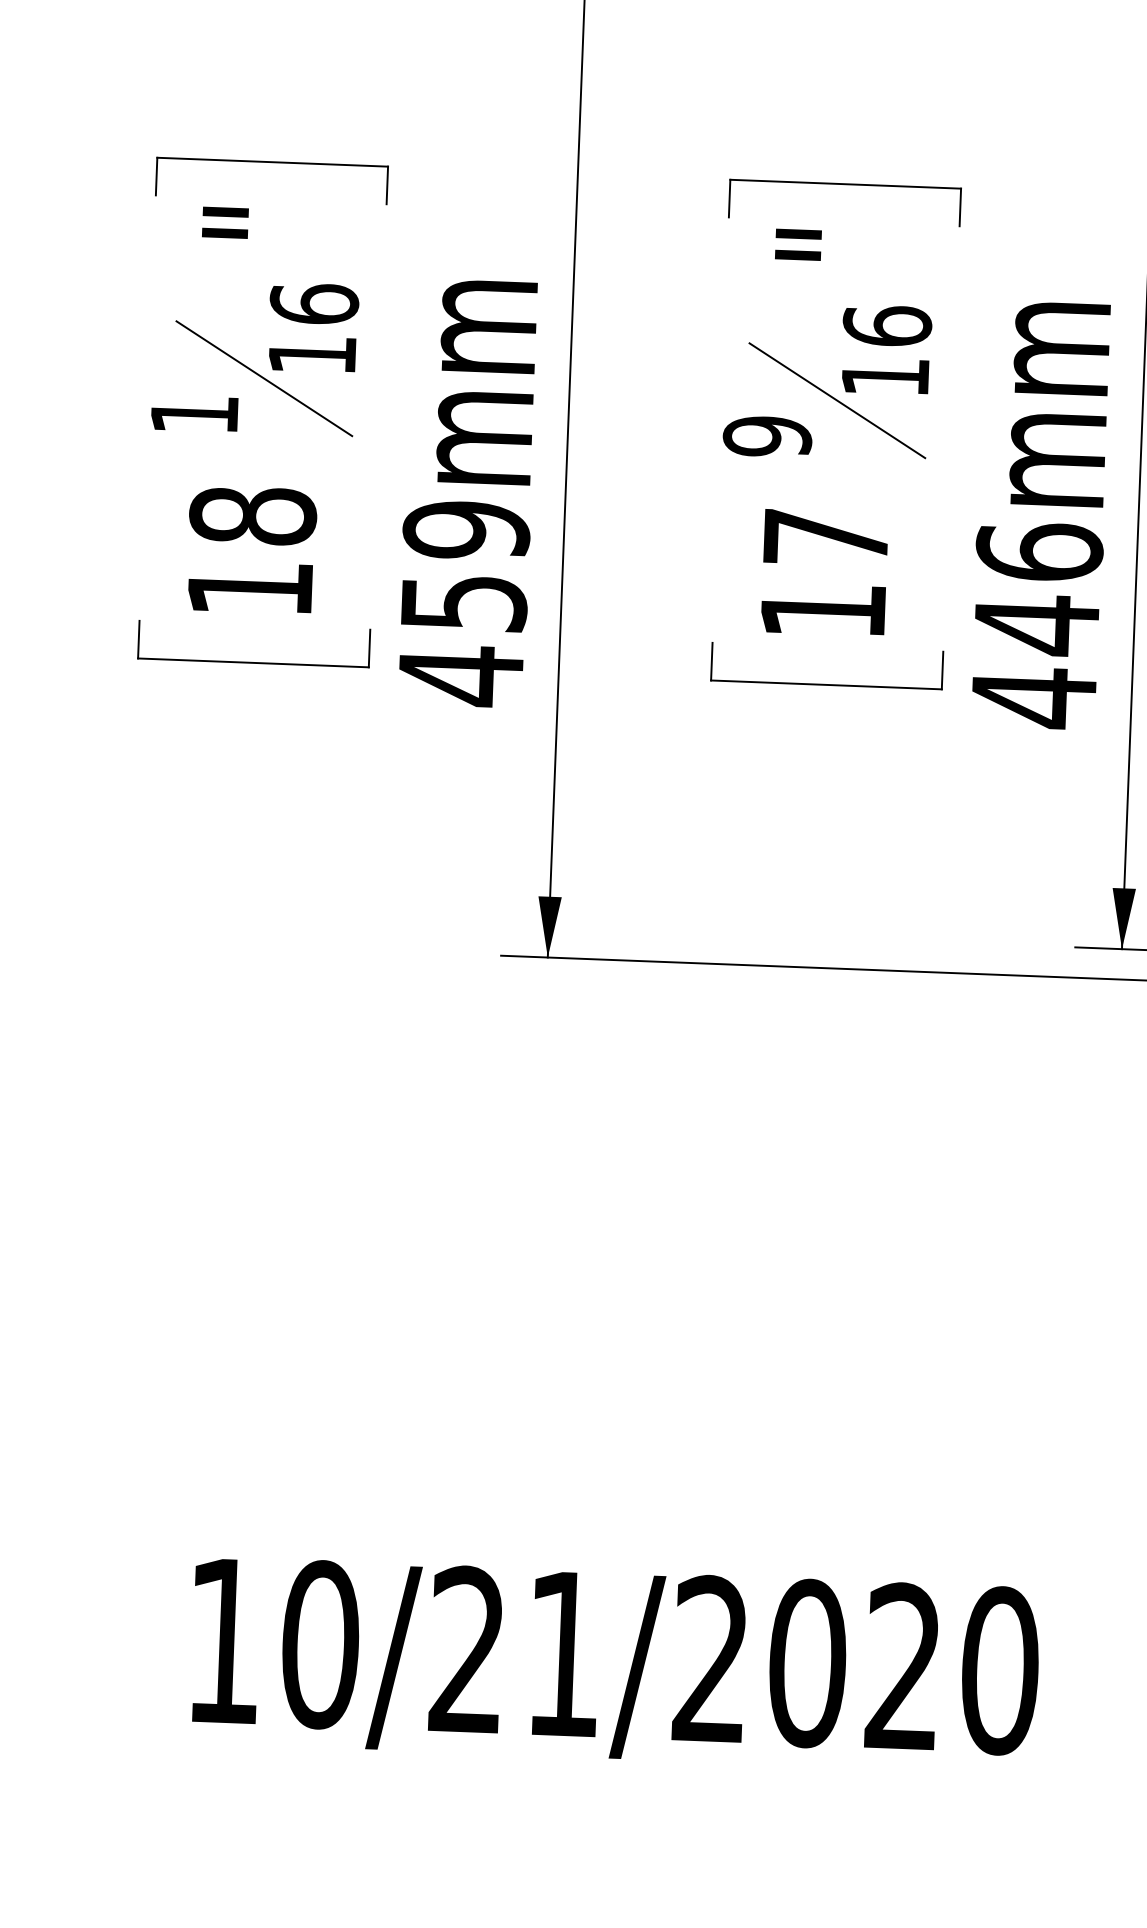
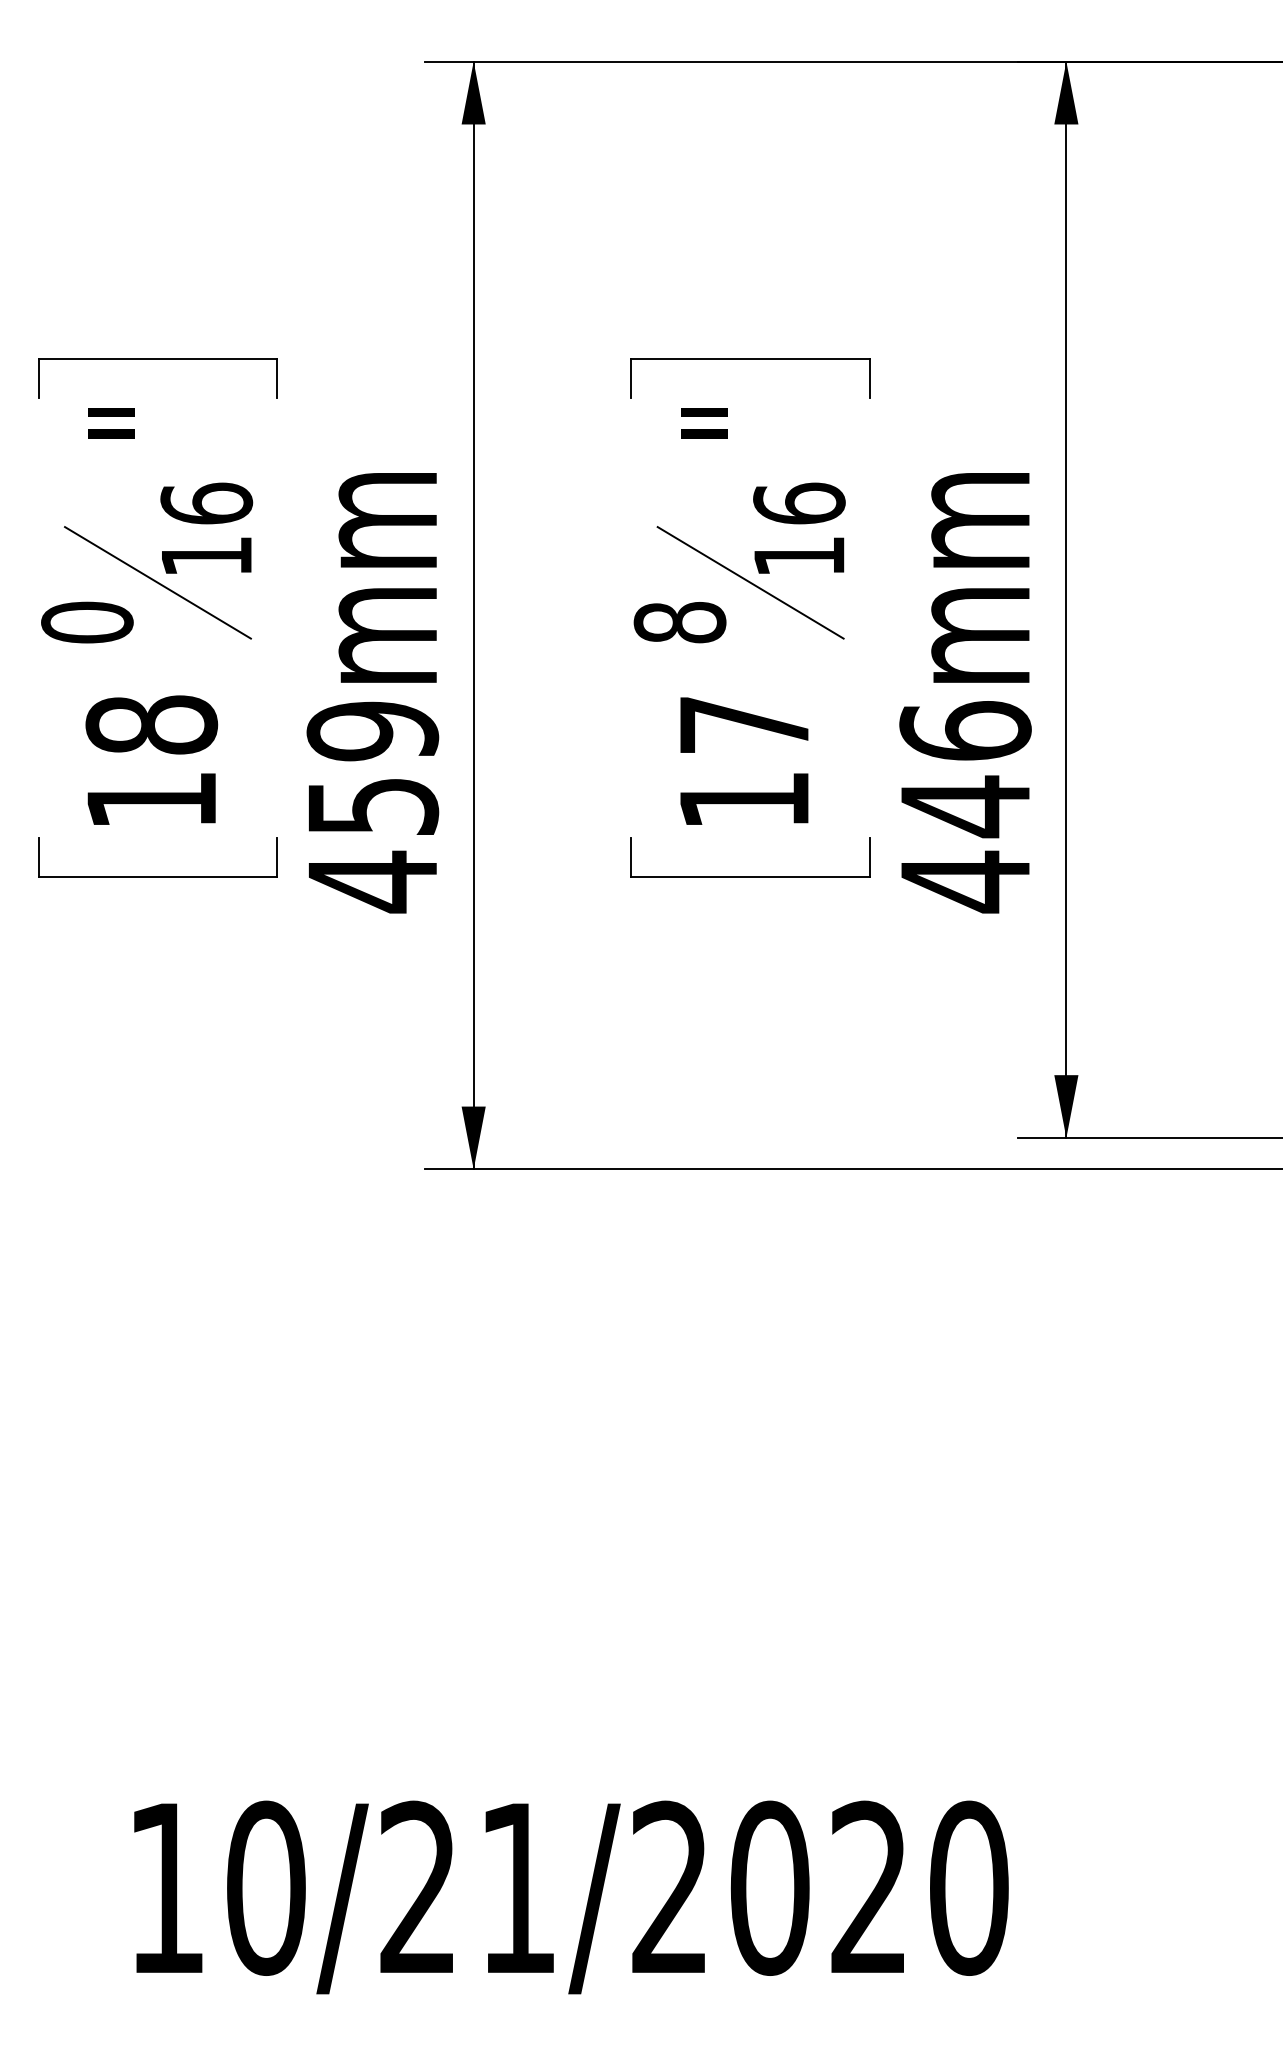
text: (194, 414) -> (87, 622), 1 -> 0
text: (767, 436) -> (679, 622), 9 -> 8

